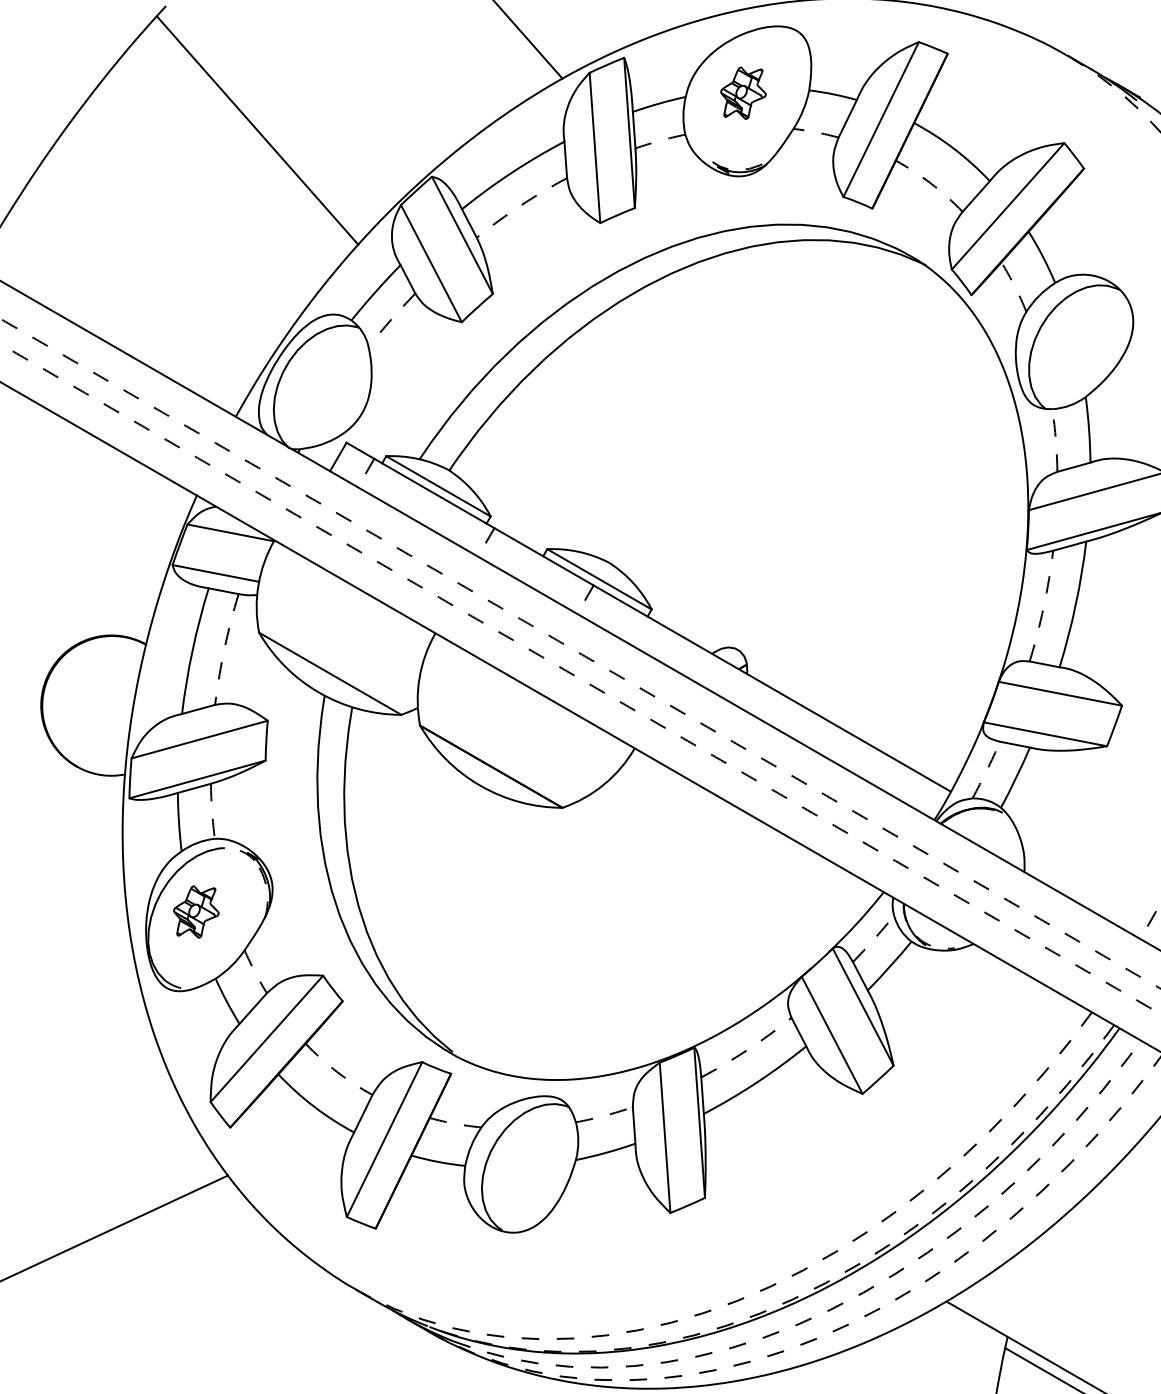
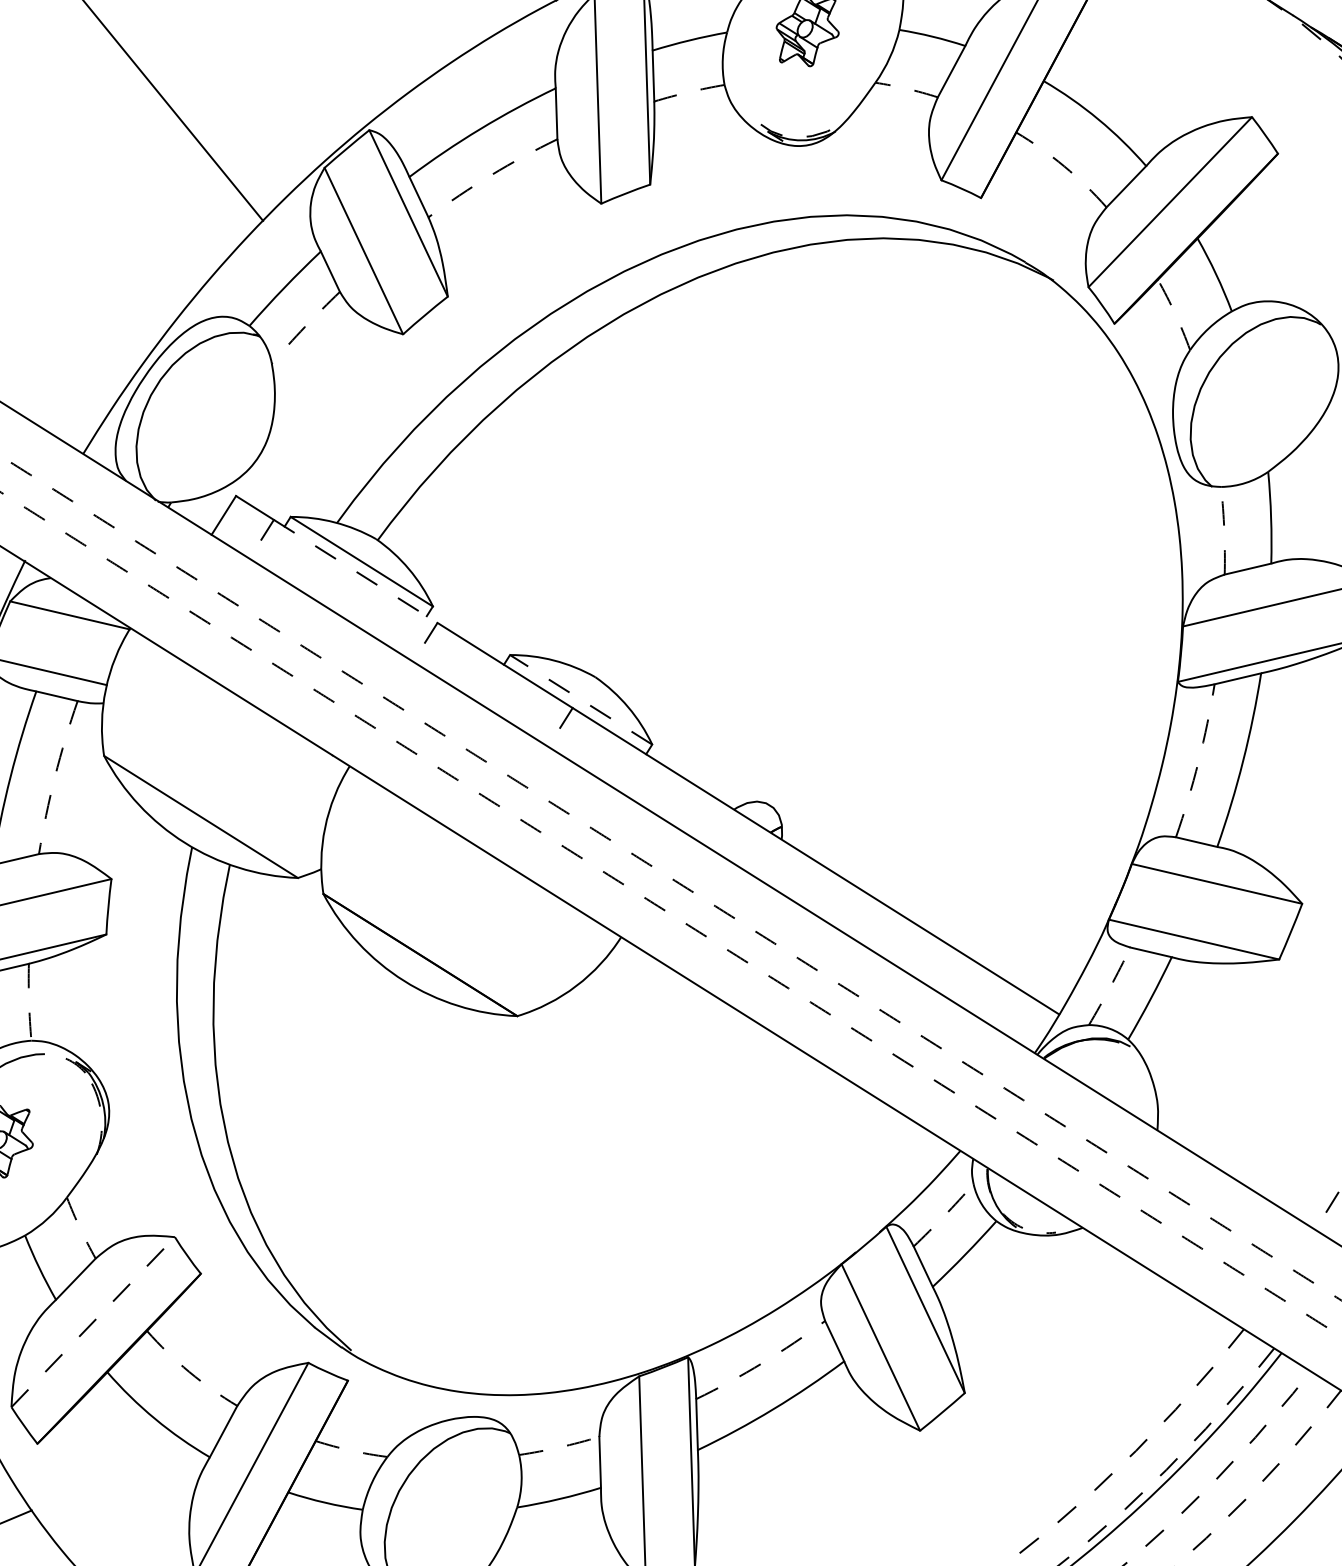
line: (434, 493) -> (355, 571), solid -> dashed
line: (599, 579) -> (581, 700), solid -> dashed
line: (266, 1038) -> (92, 1321), solid -> dashed

